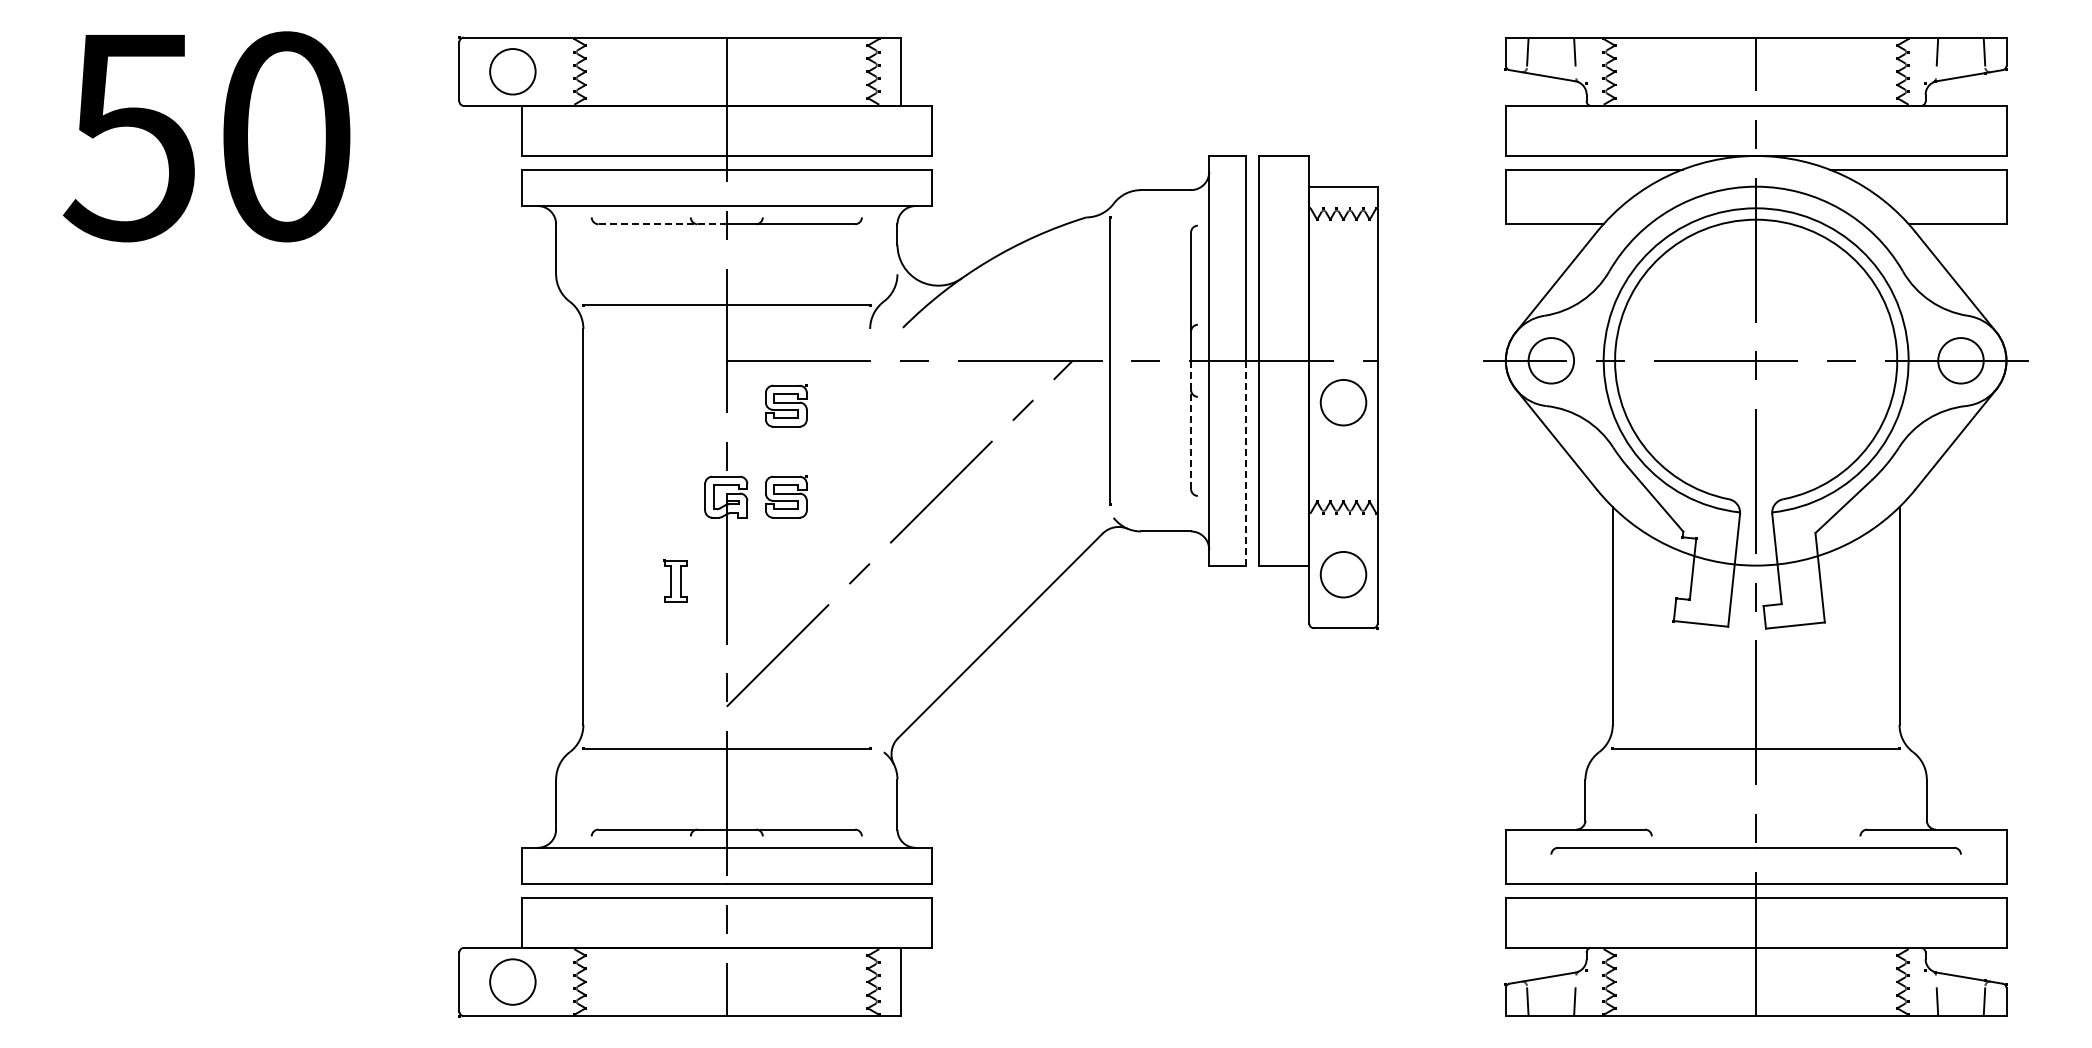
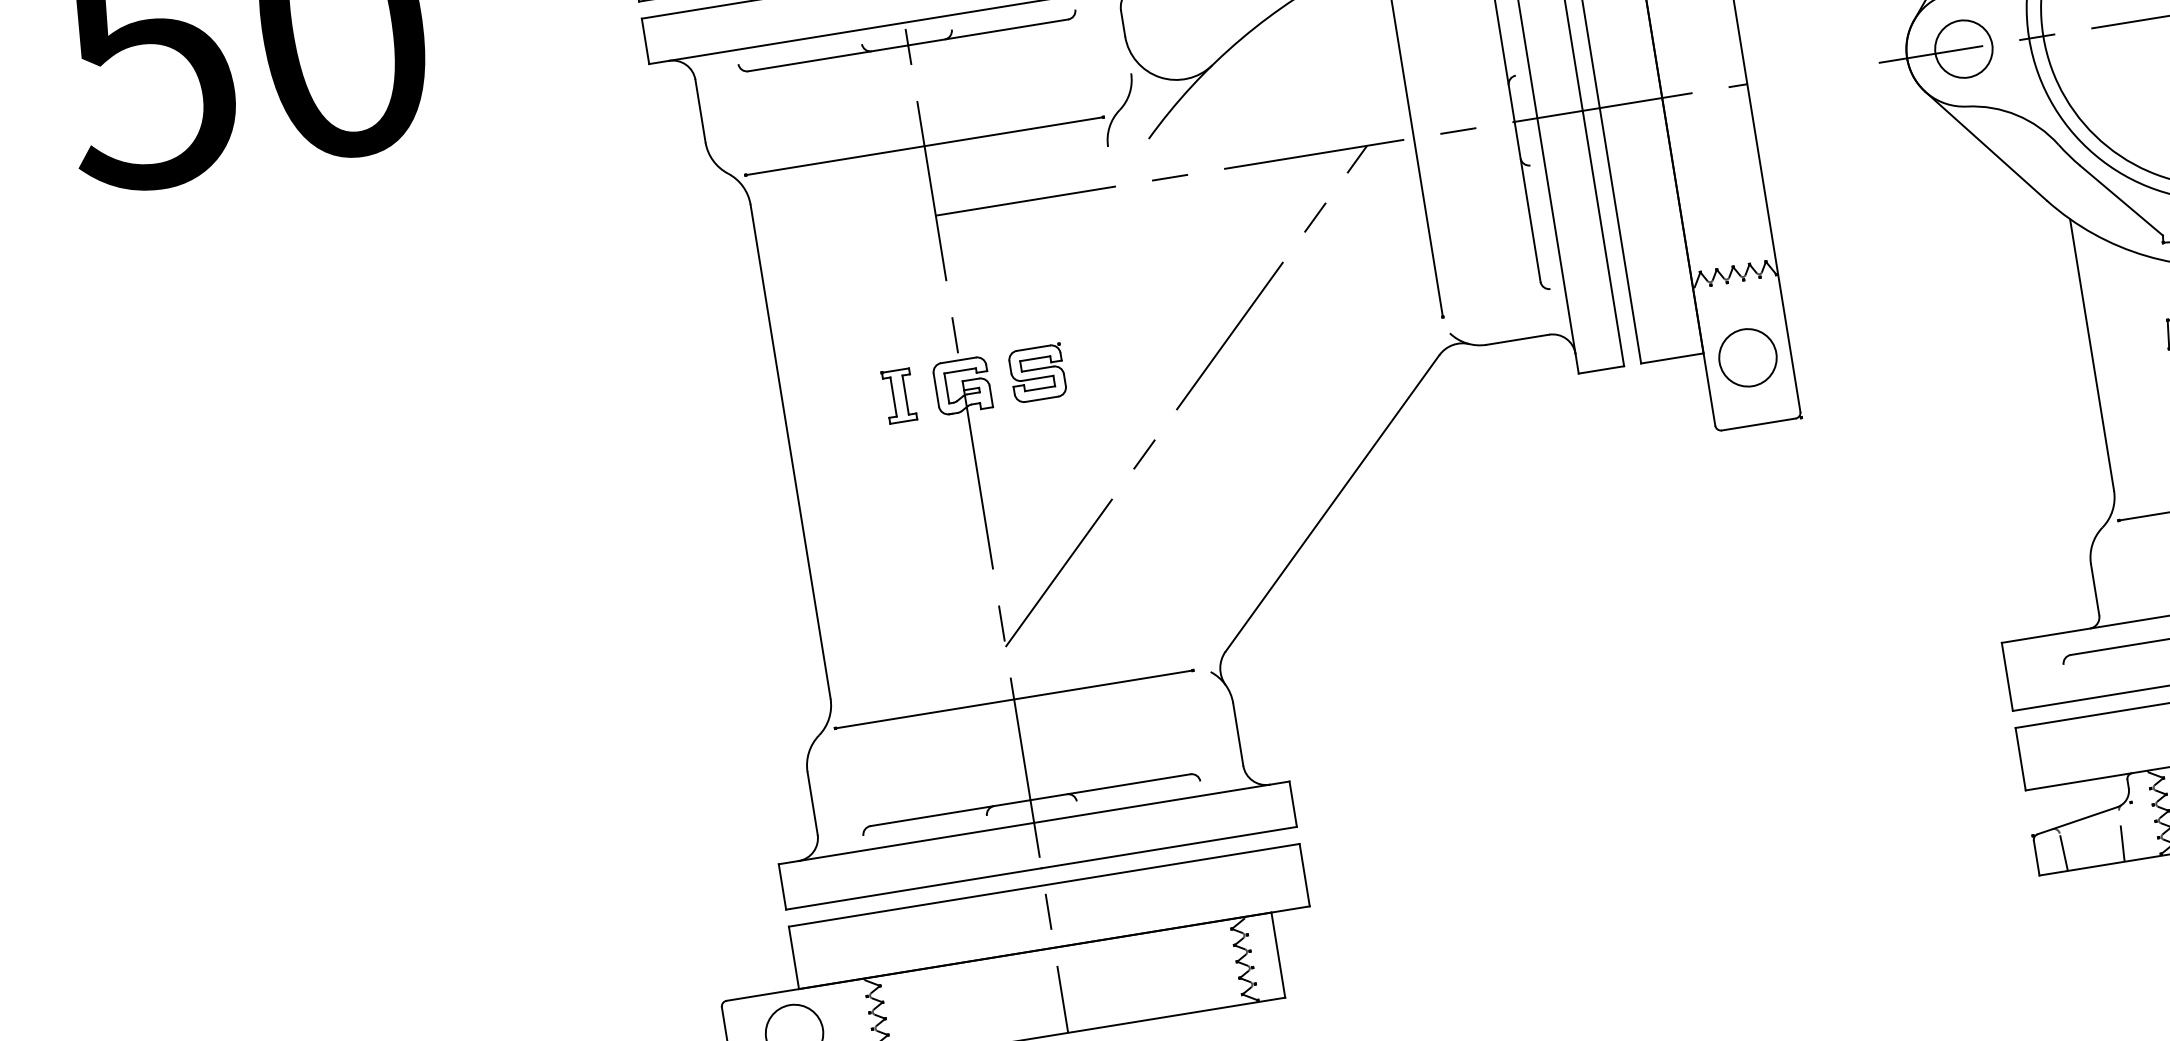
line: (663, 224) -> (829, 58), dashed -> solid
circle: (1343, 402) -> (1713, 143), removed
part: (786, 405) -> (1019, 259), removed
line: (1191, 424) -> (1528, 201), dashed -> solid
line: (1245, 462) -> (1603, 237), dashed -> solid
part: (675, 580) -> (899, 395), moved

